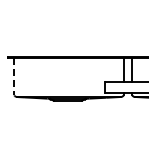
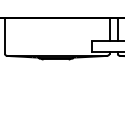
line: (14, 77) -> (5, 37), dashed -> solid

